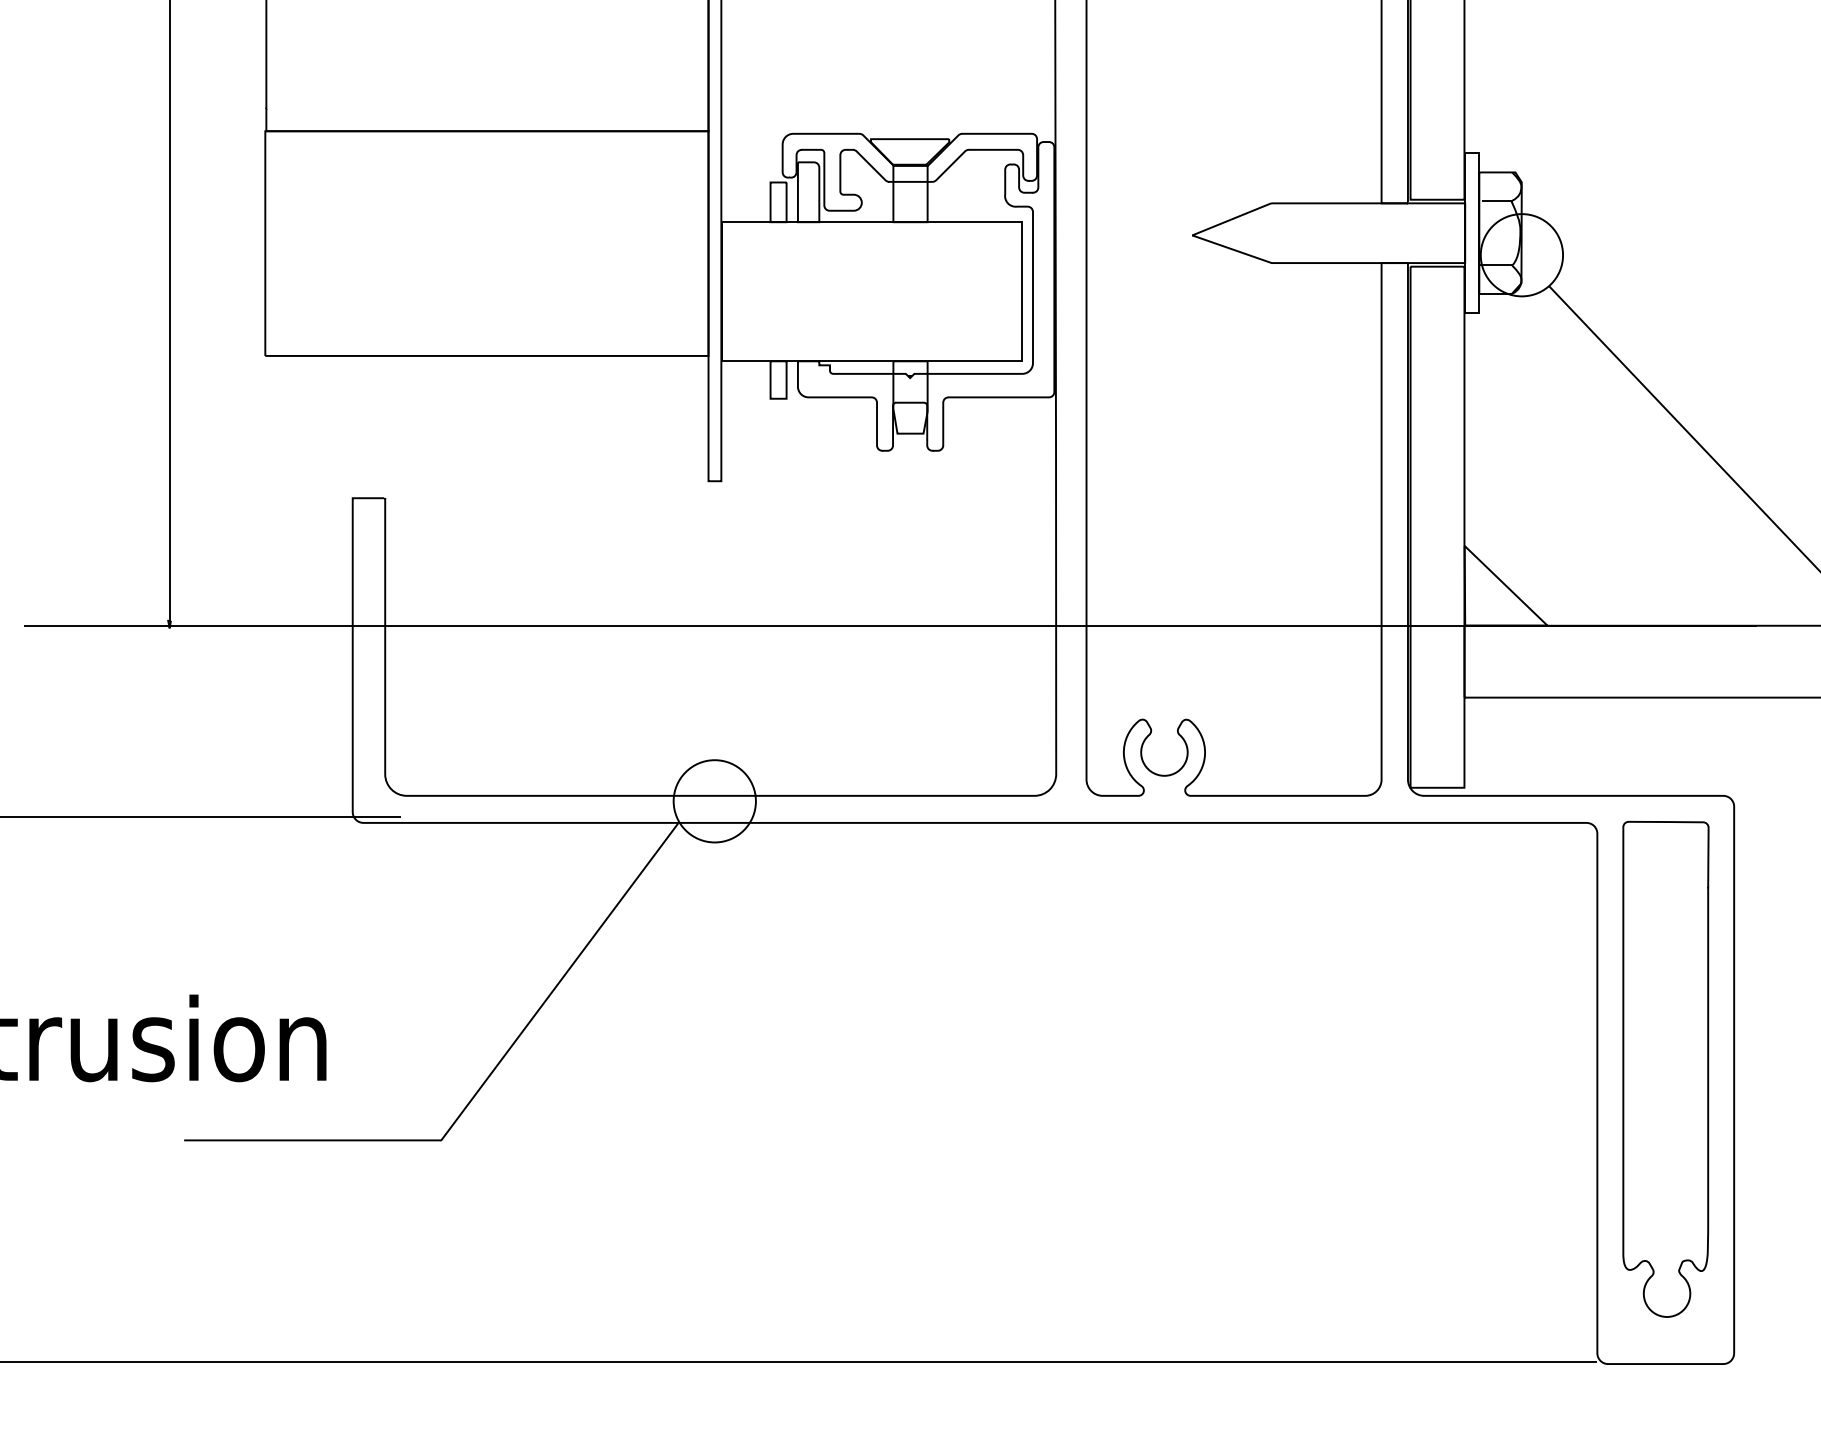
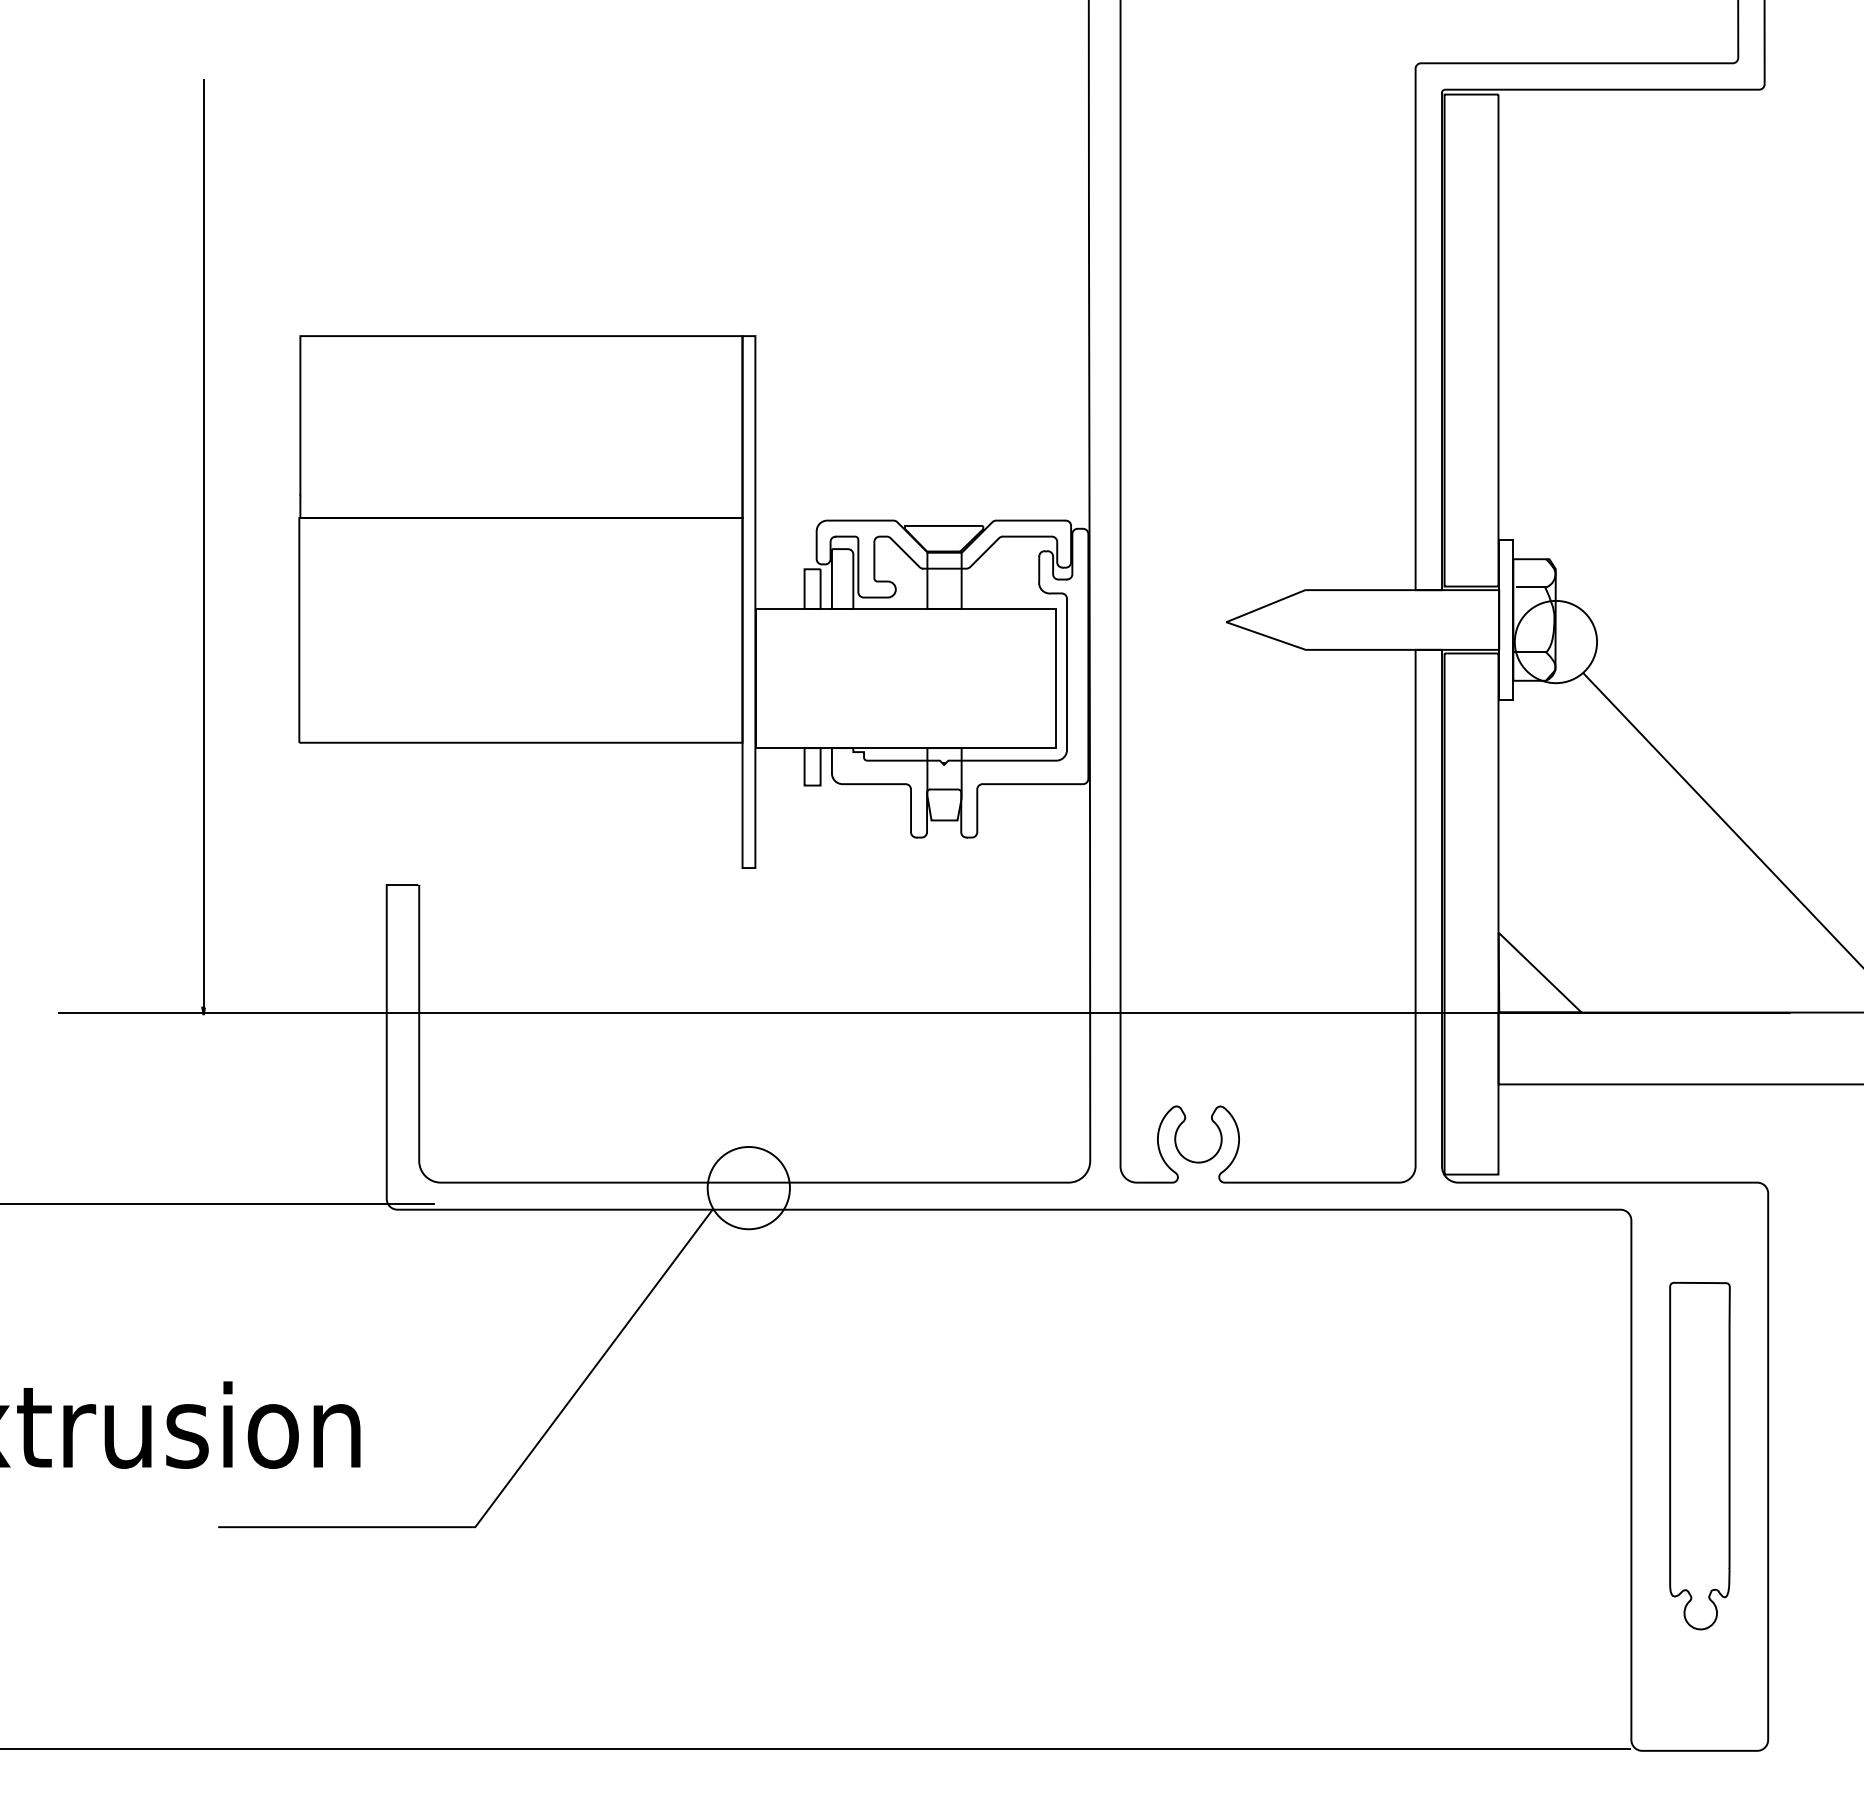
part: (1665, 1068) -> (1699, 1455), size x0.7

